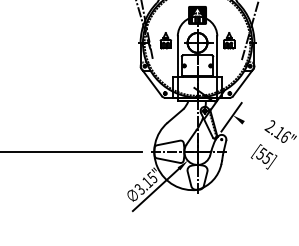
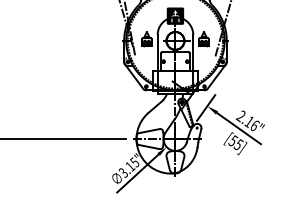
line: (267, 140) -> (238, 128), added

